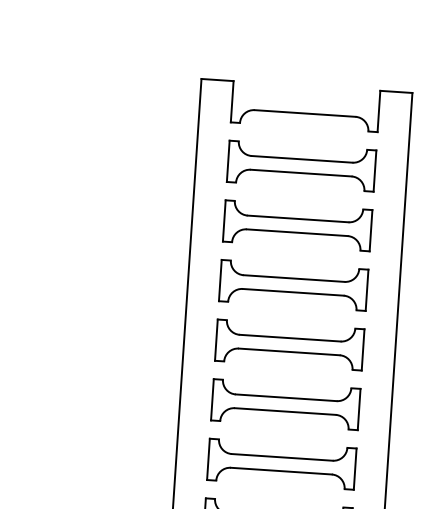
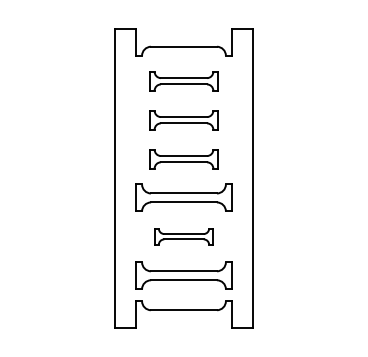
part: (300, 166) -> (183, 81), size x0.7
part: (296, 226) -> (183, 120), size x0.7
part: (292, 286) -> (183, 159), size x0.7
part: (285, 404) -> (183, 236), size x0.6

